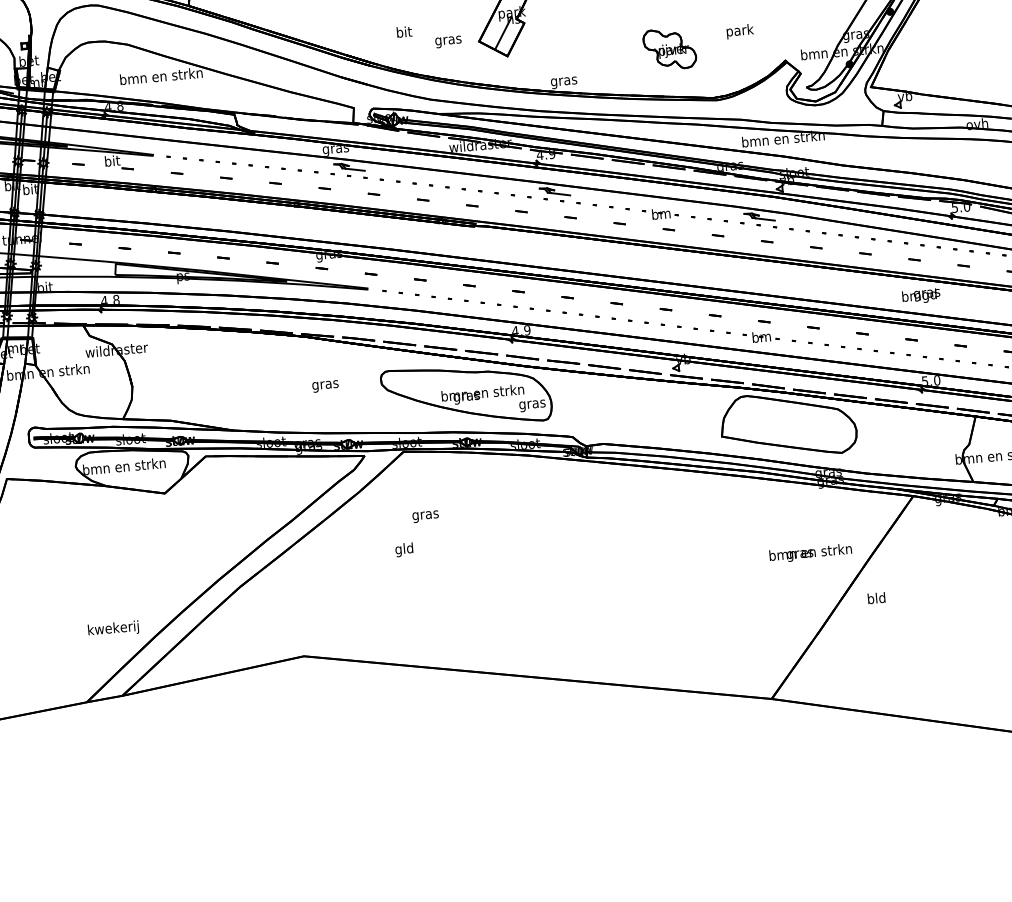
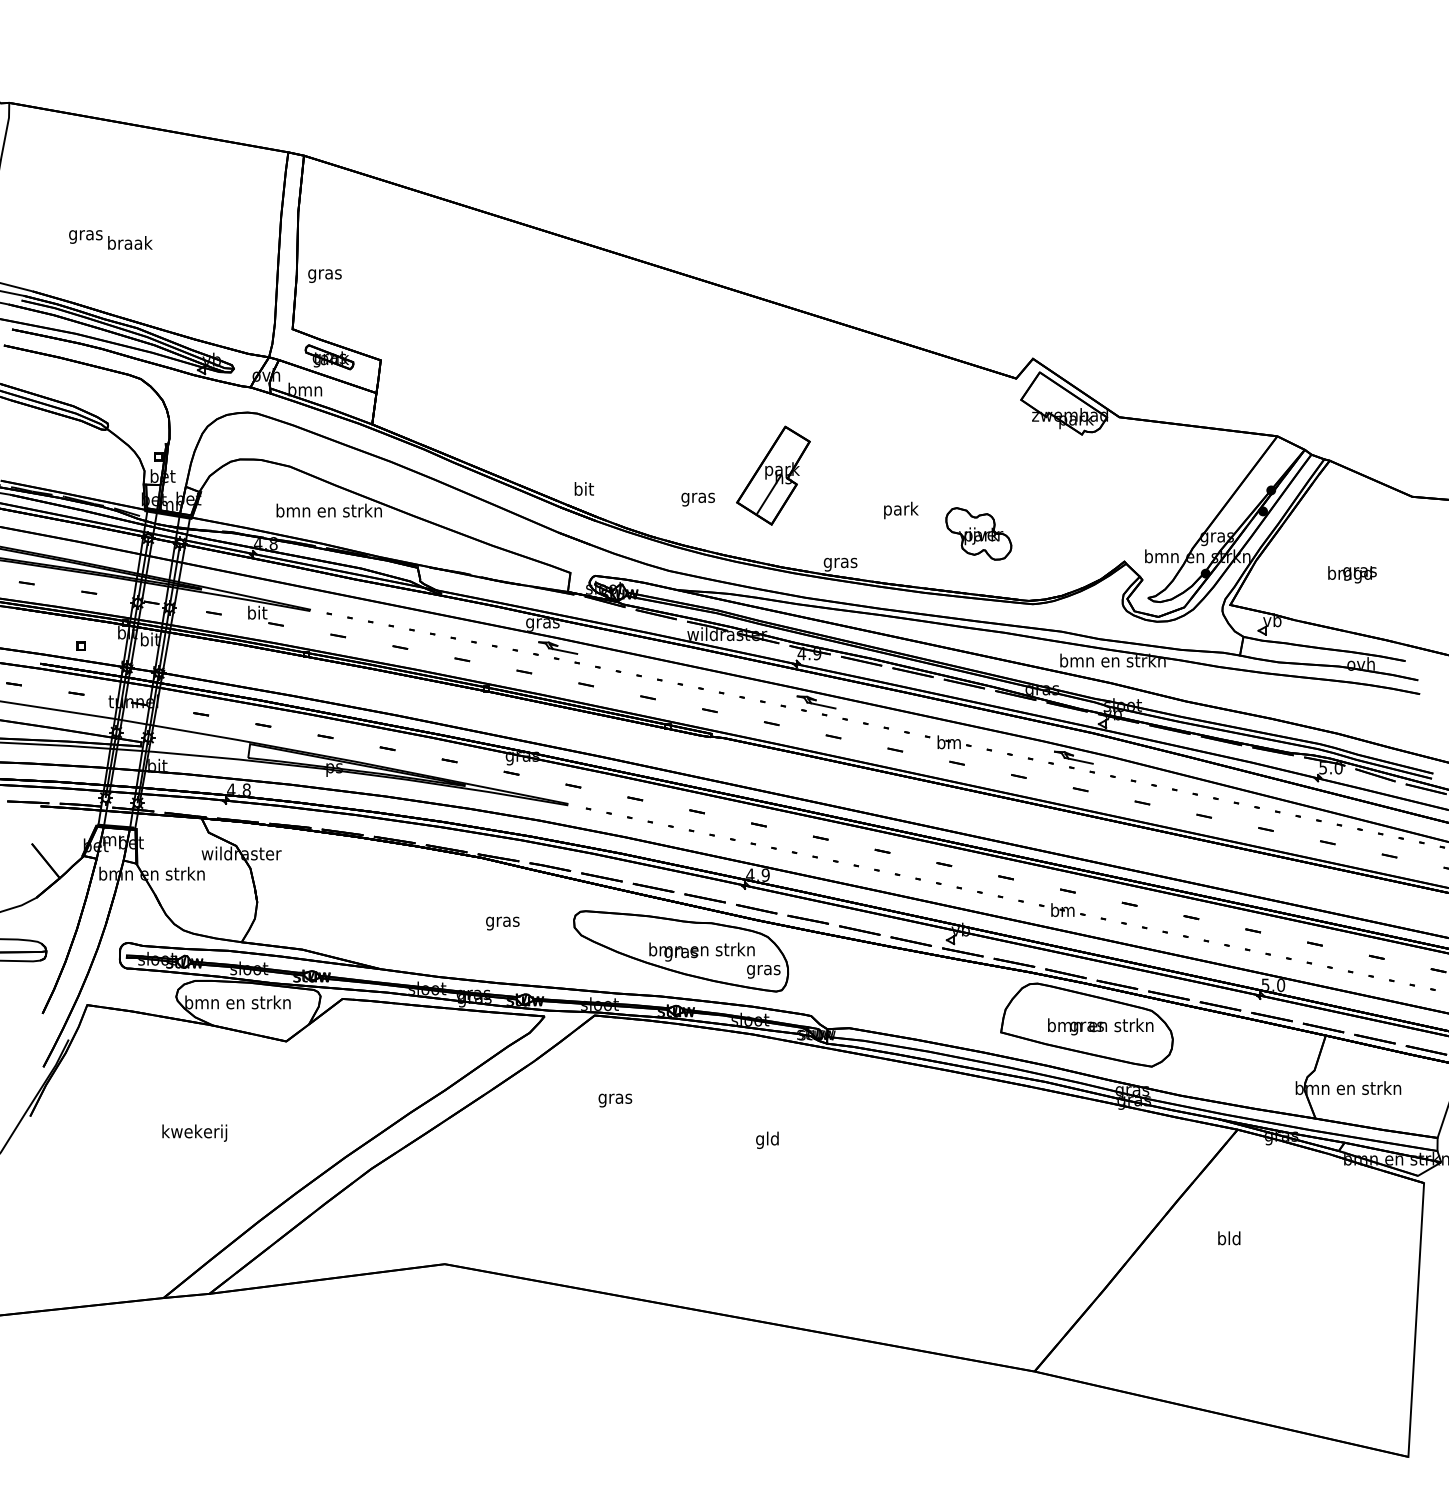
text: (403, 31) -> (583, 488), moved
text: (740, 31) -> (901, 510), moved
text: (921, 296) -> (1352, 574), moved
text: (404, 549) -> (767, 1139), moved
text: (810, 553) -> (1100, 1026), moved
text: (876, 598) -> (1229, 1238), moved
text: (113, 628) -> (194, 1132), moved

